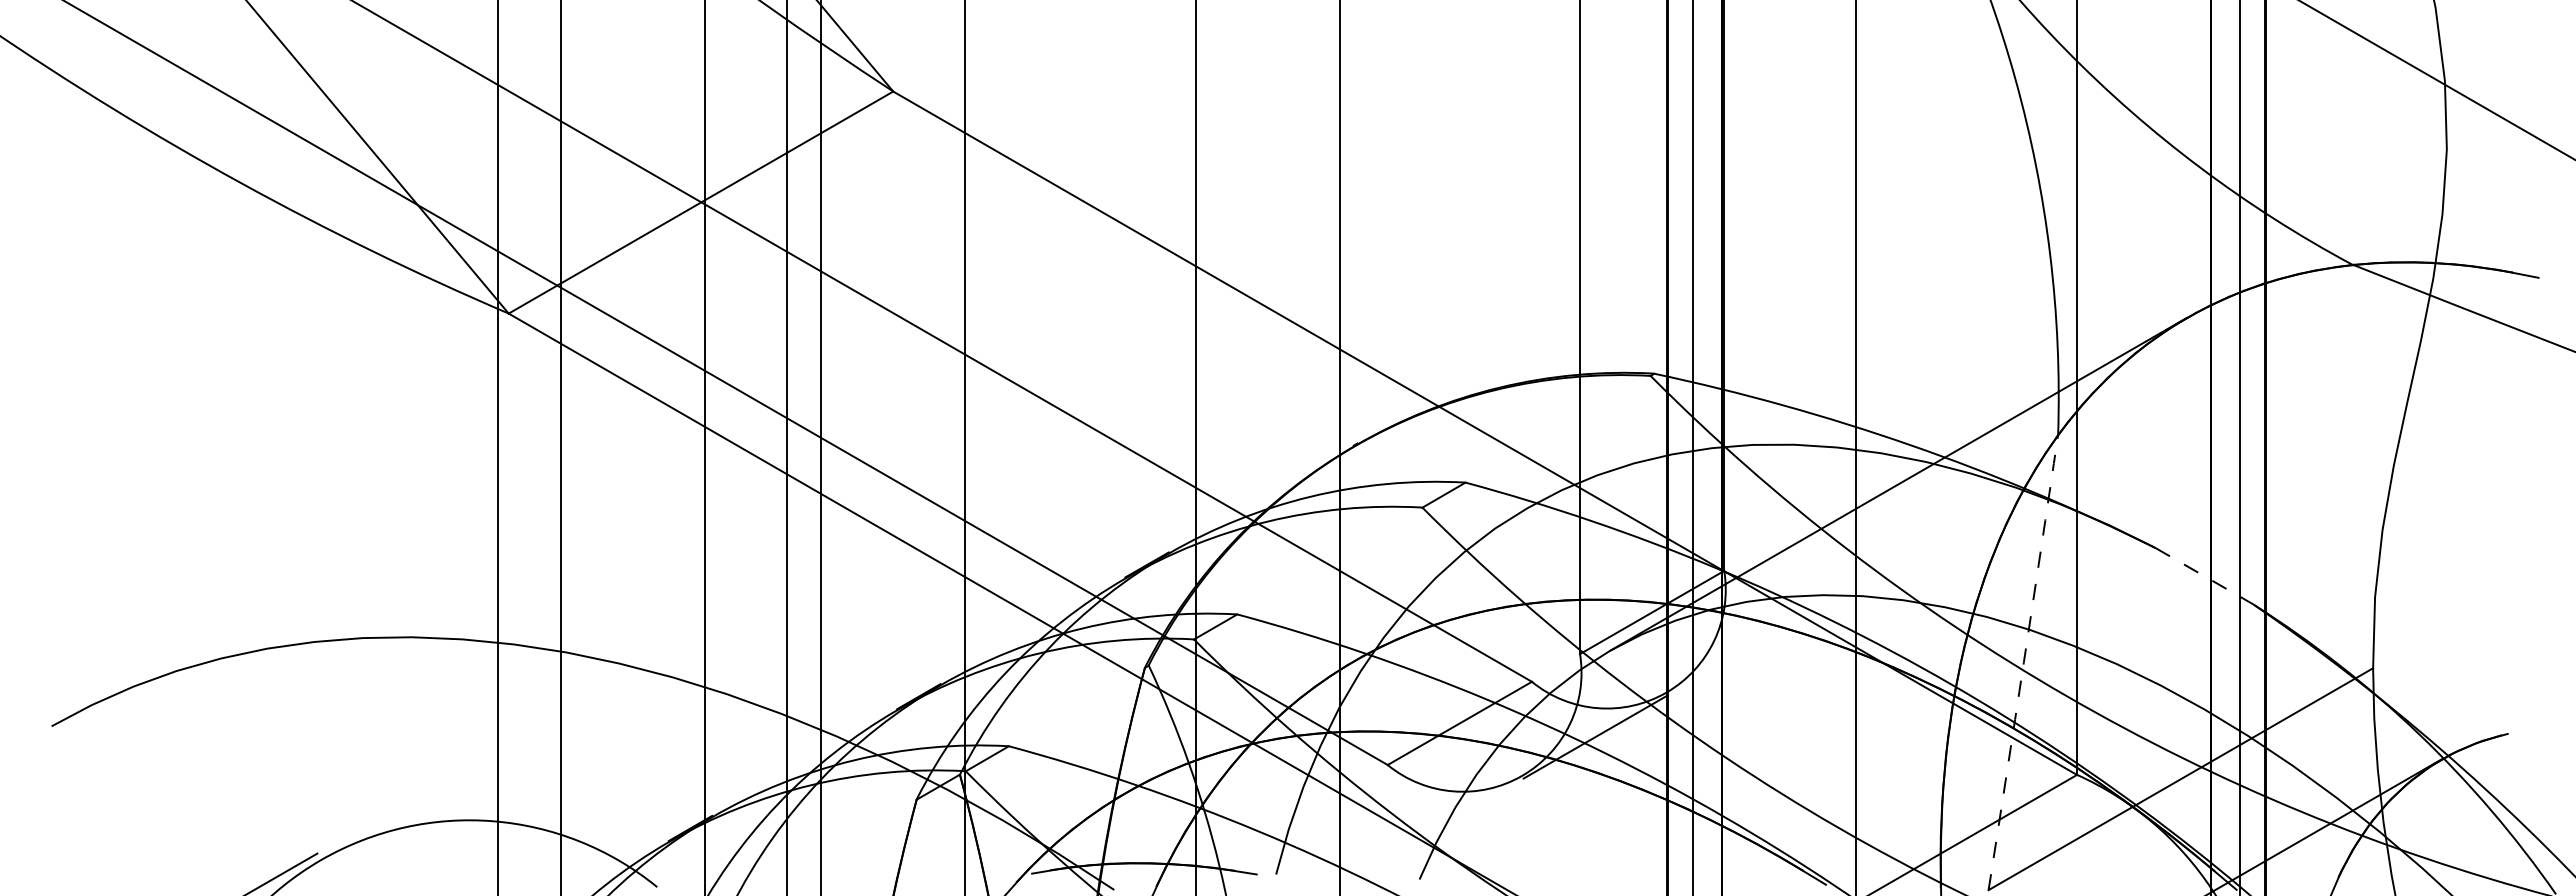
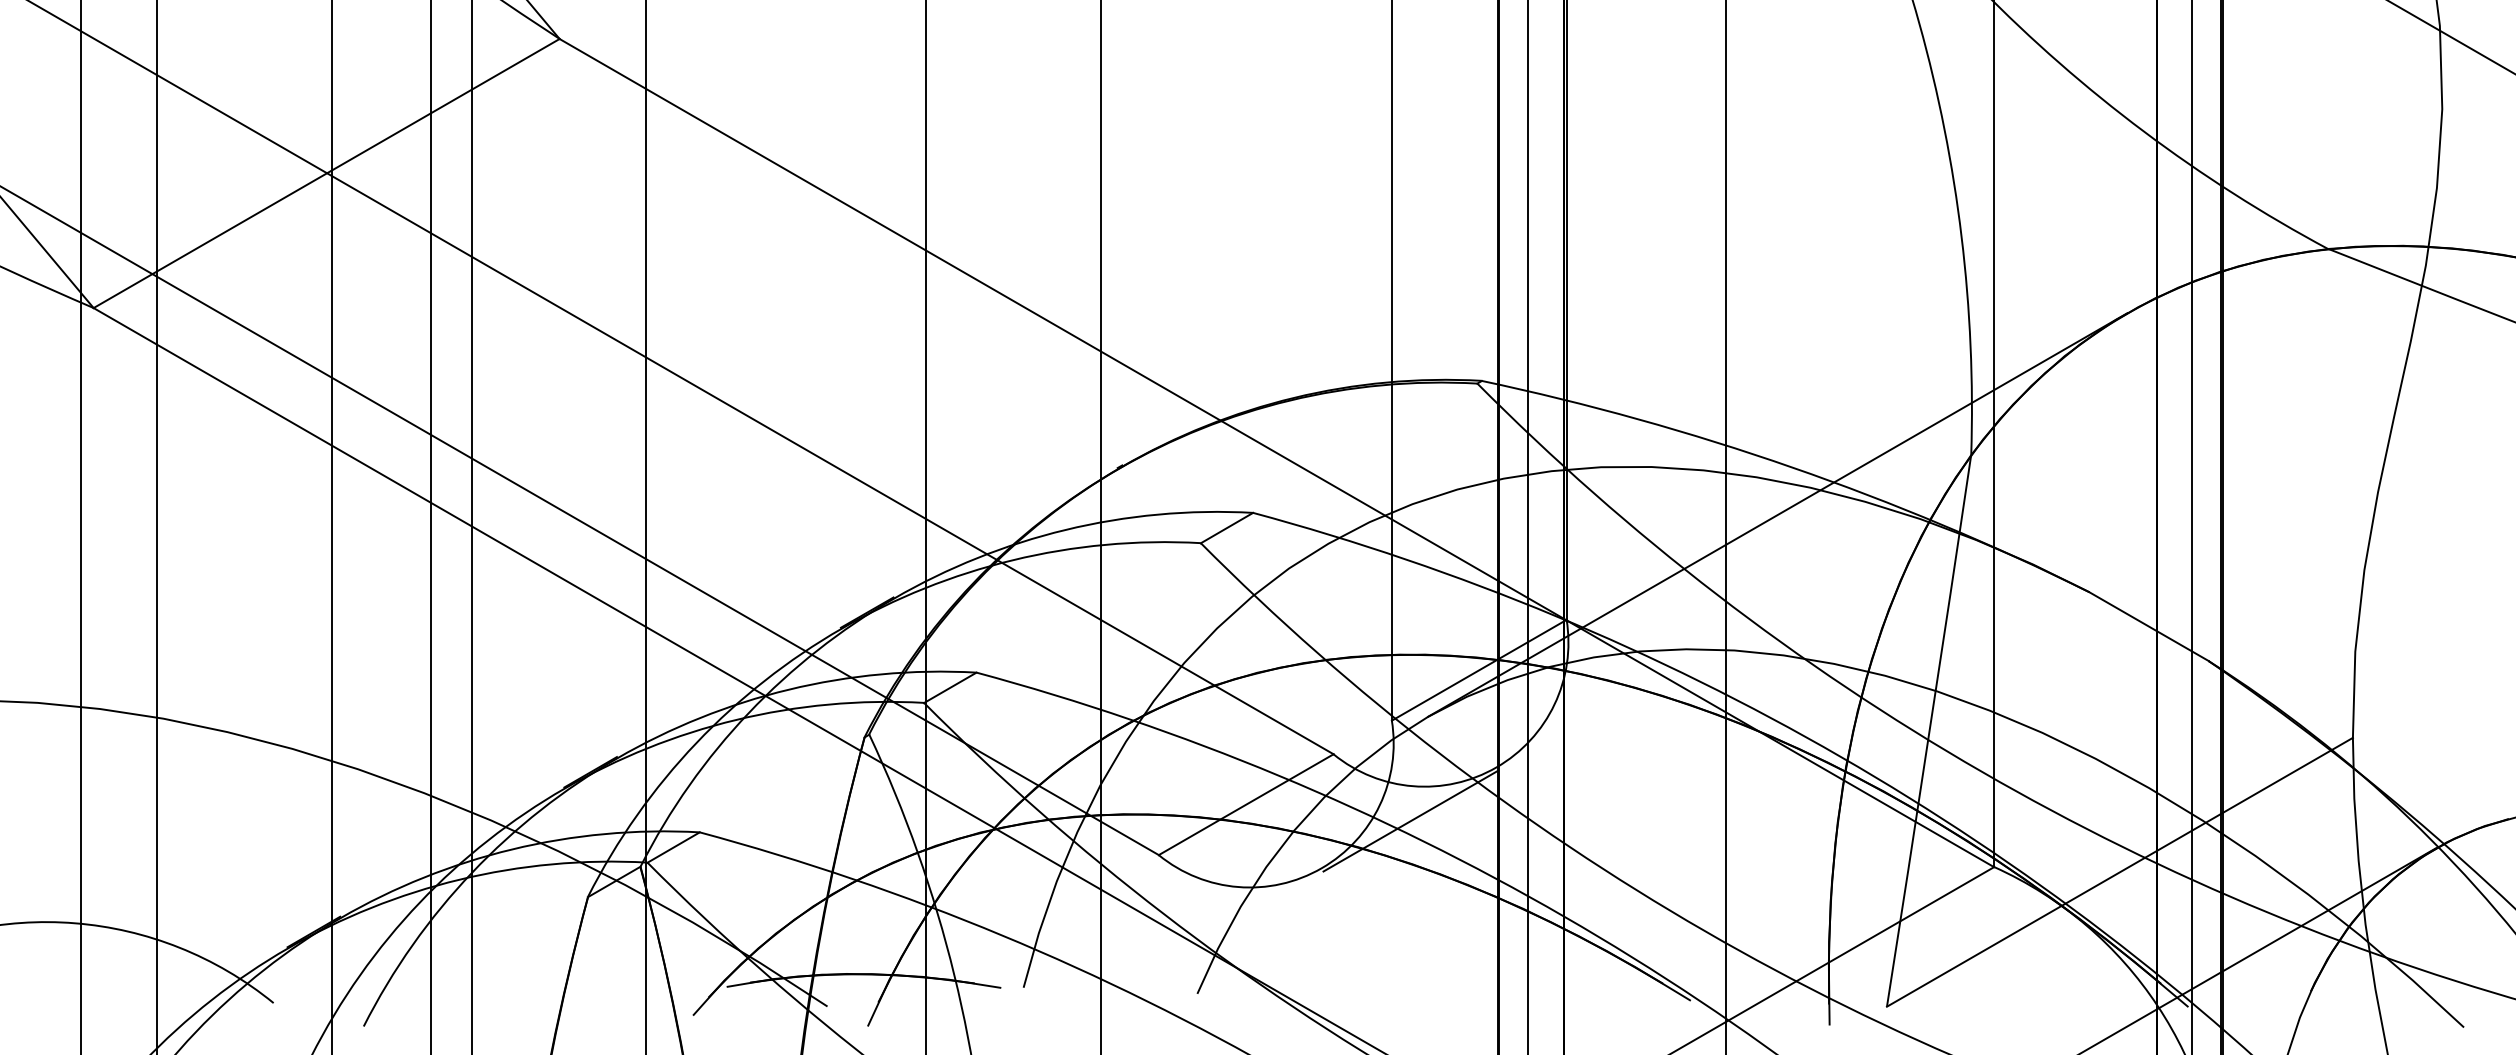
line: (2204, 576) -> (2148, 626), dashed -> solid
arc: (2023, 662) -> (1929, 730), dashed -> solid

